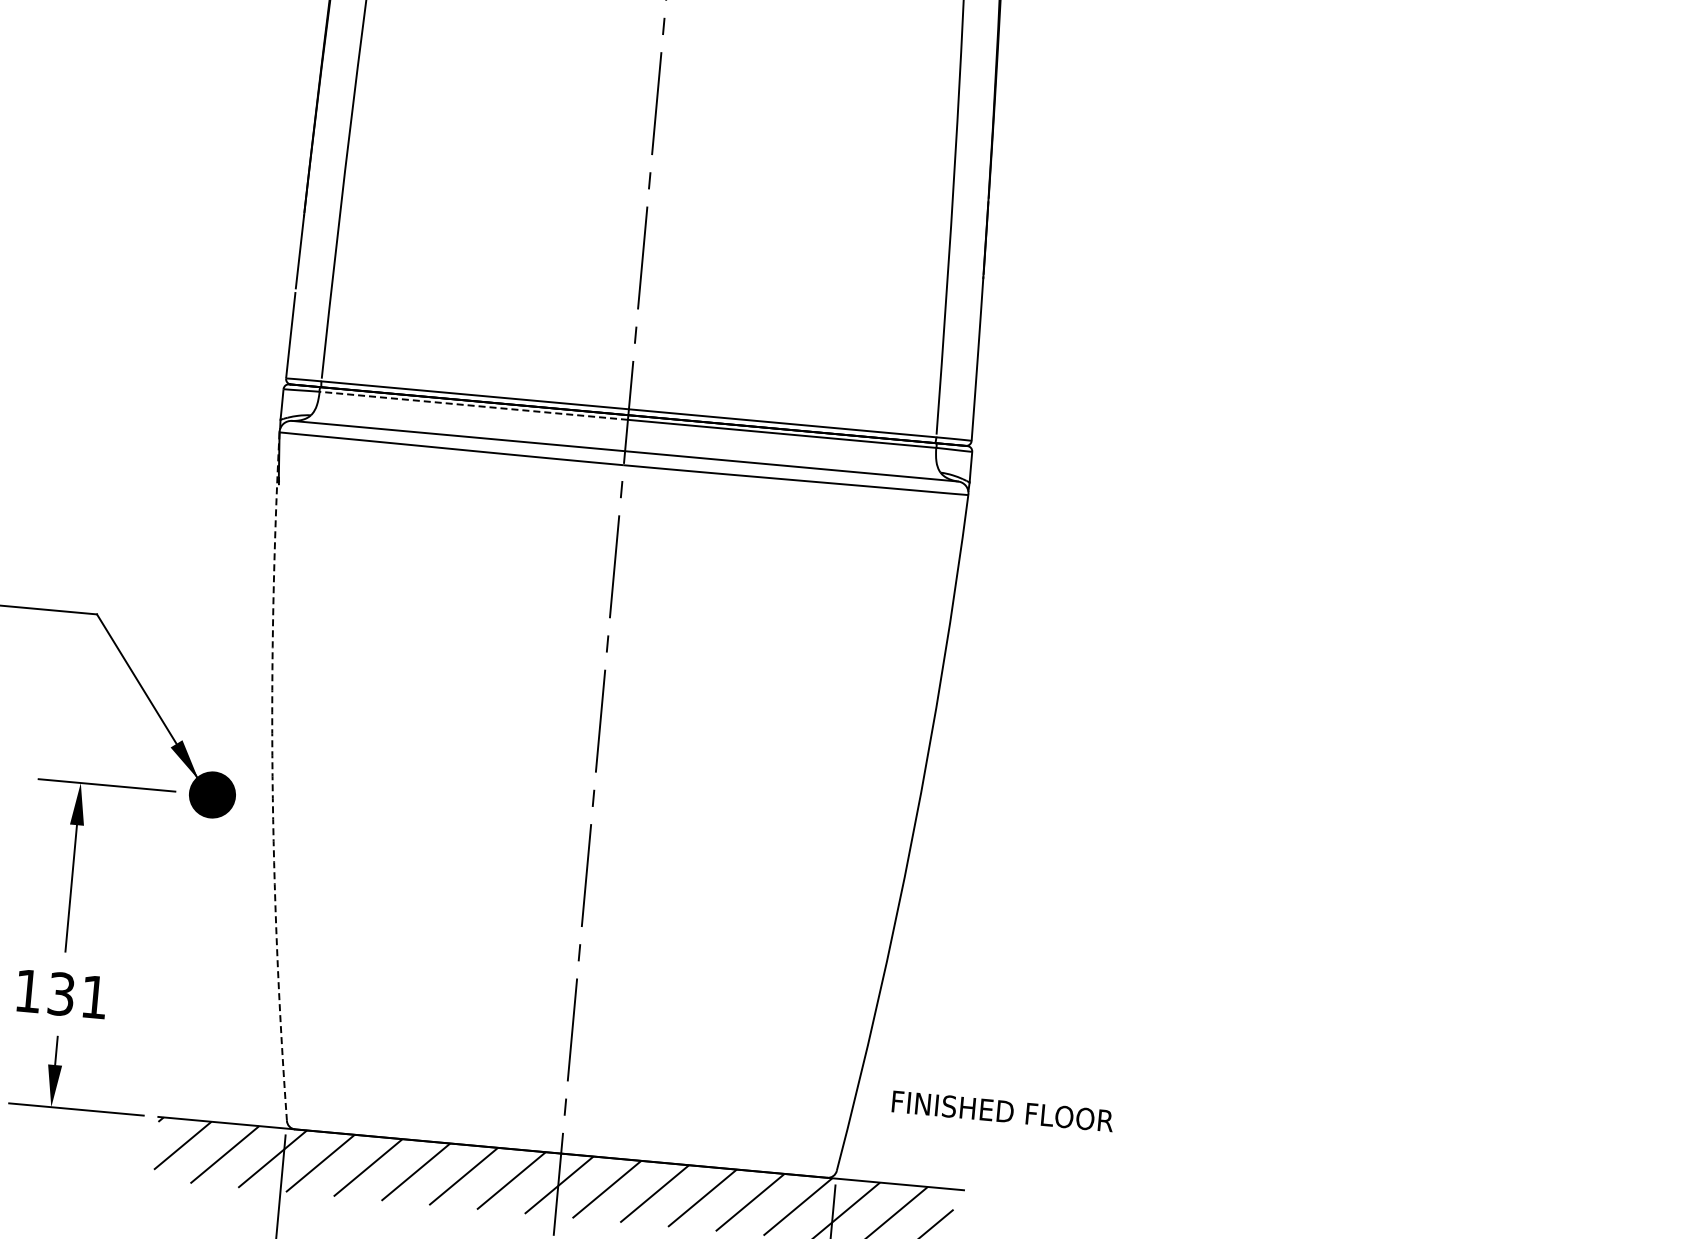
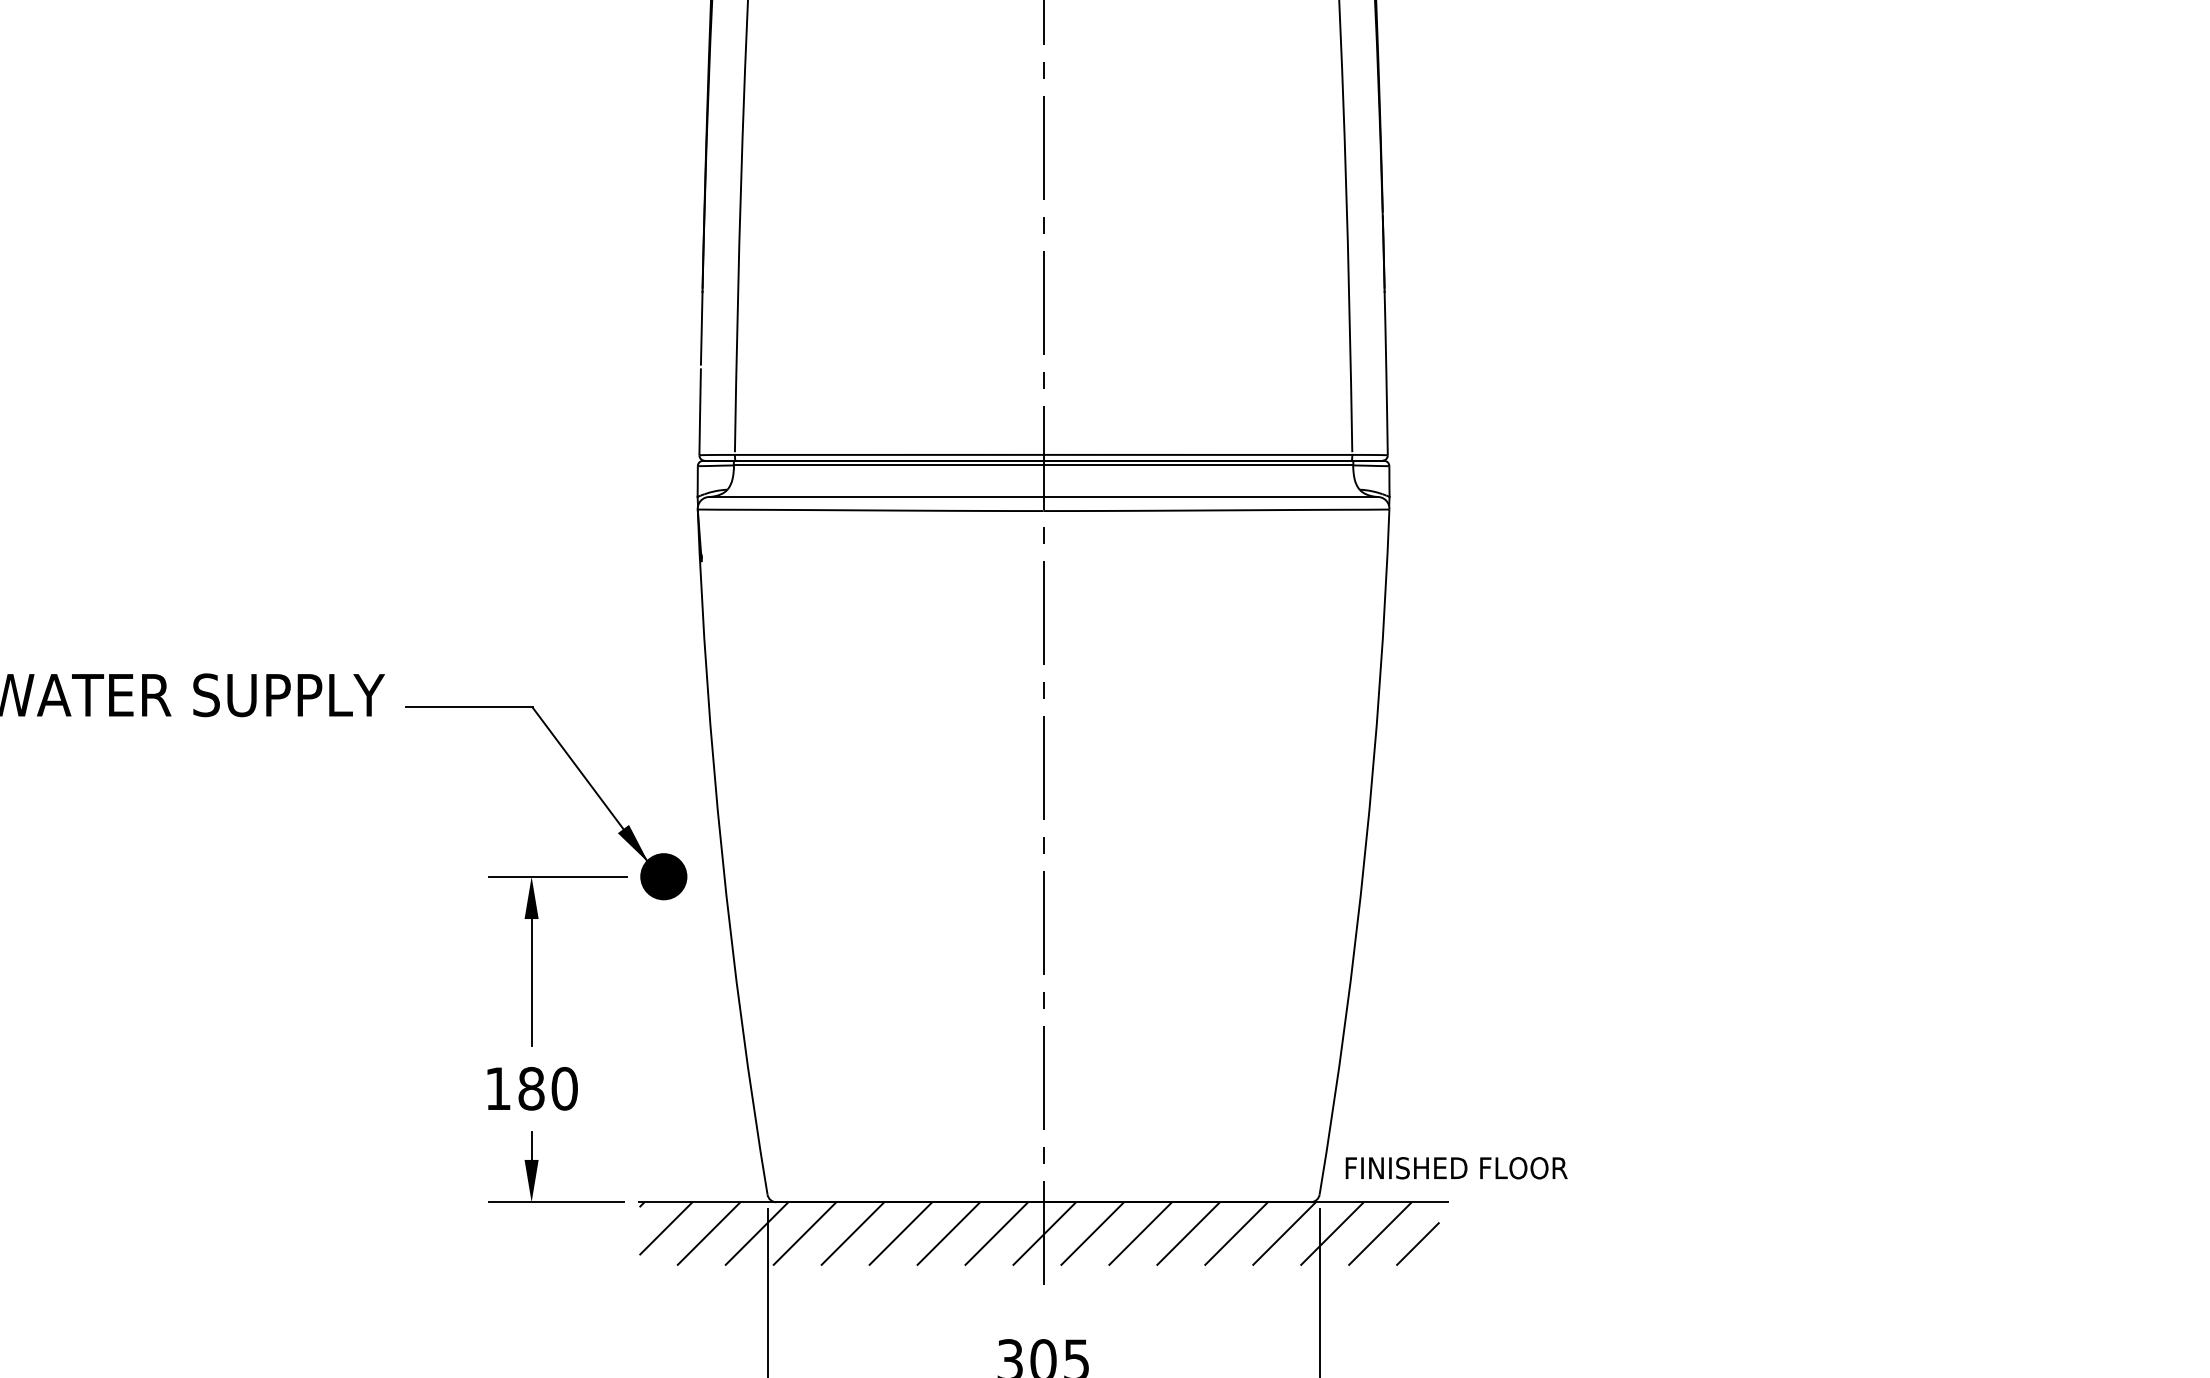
line: (473, 405) -> (888, 465), dashed -> solid
arc: (273, 777) -> (722, 853), dashed -> solid
text: (77, 995) -> (547, 1088), 131 -> 180
text: (1002, 1111) -> (1456, 1168), moved

